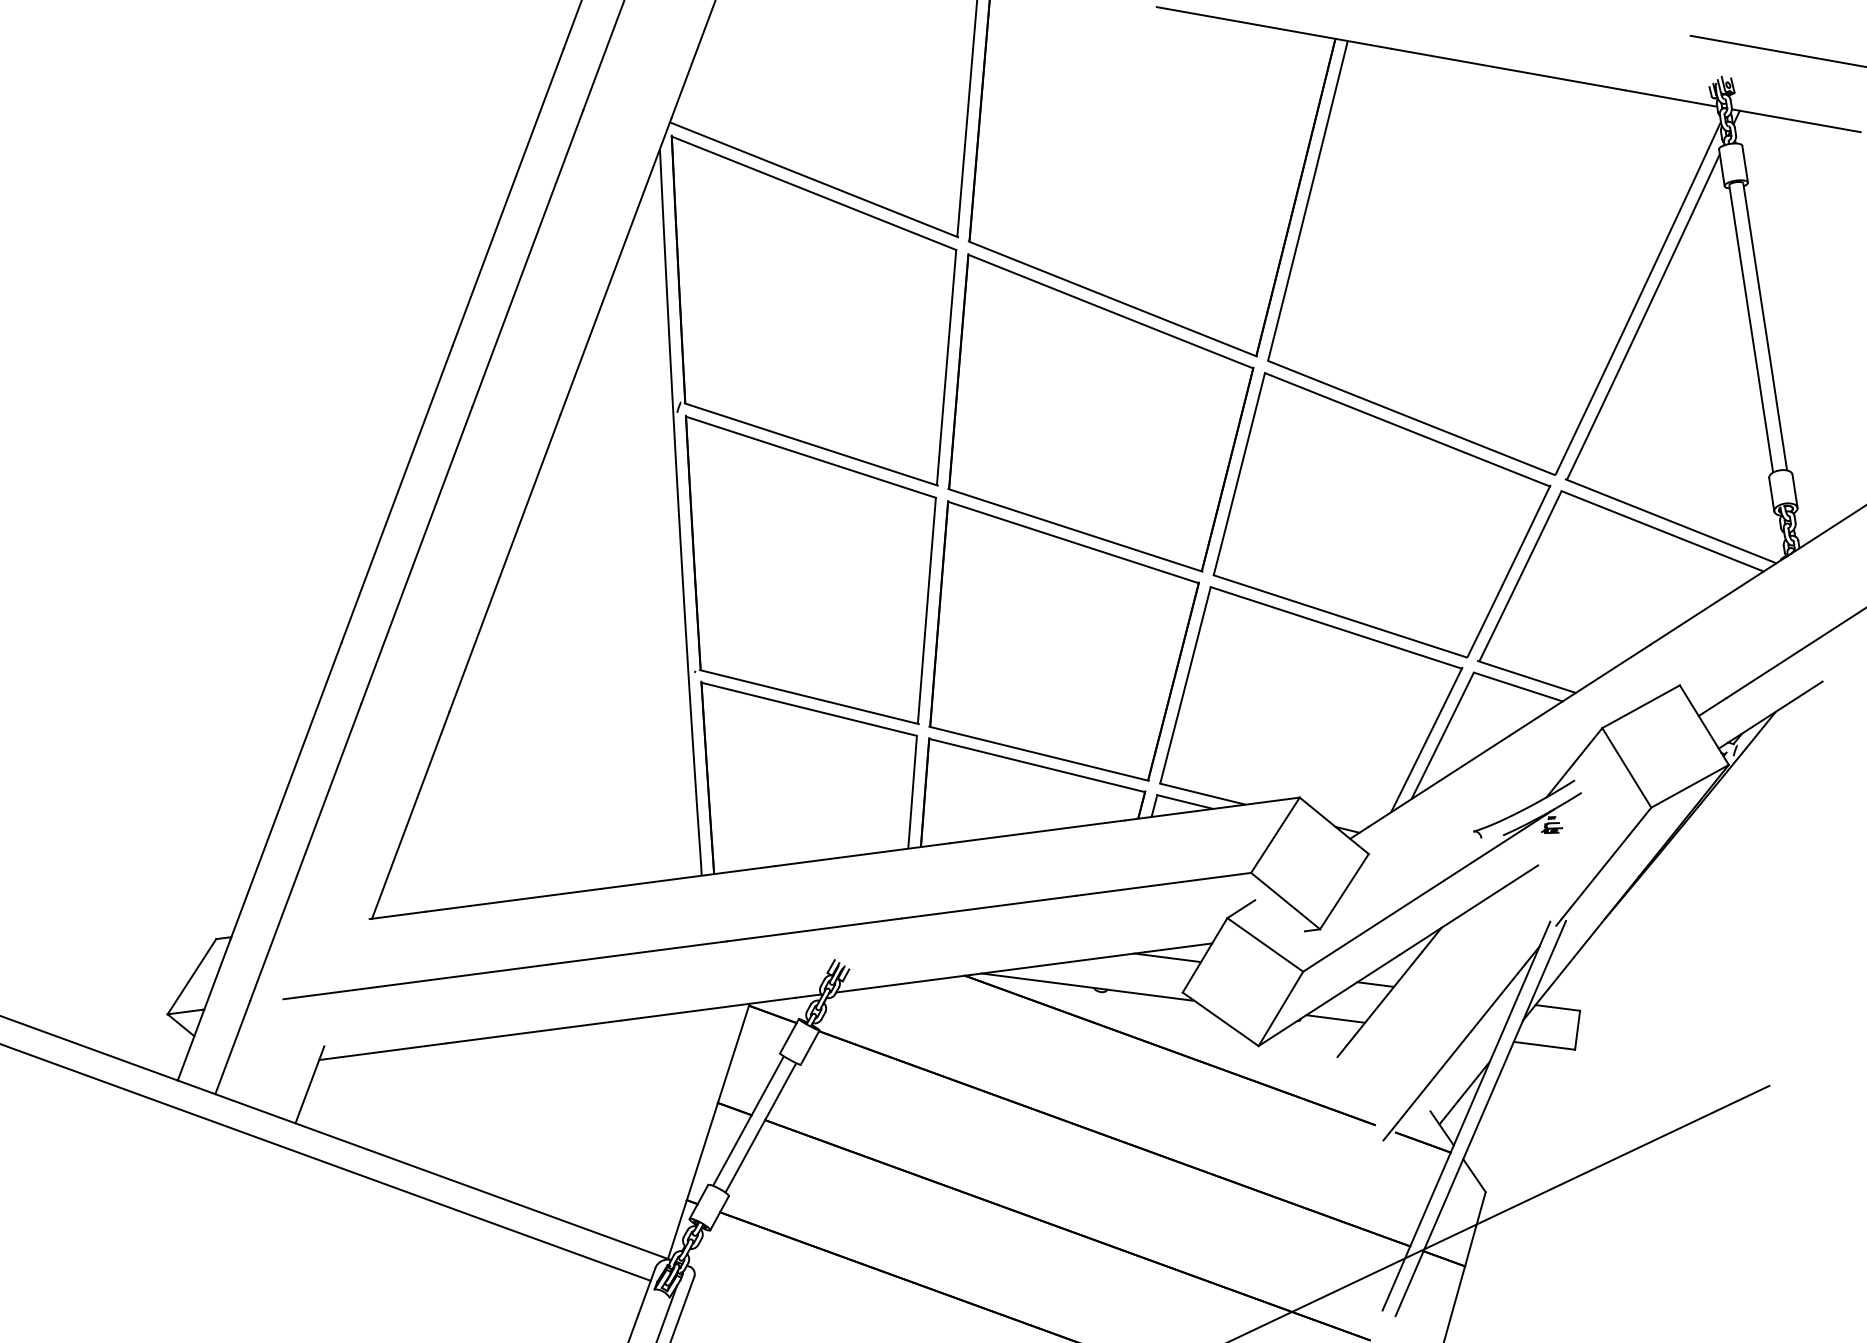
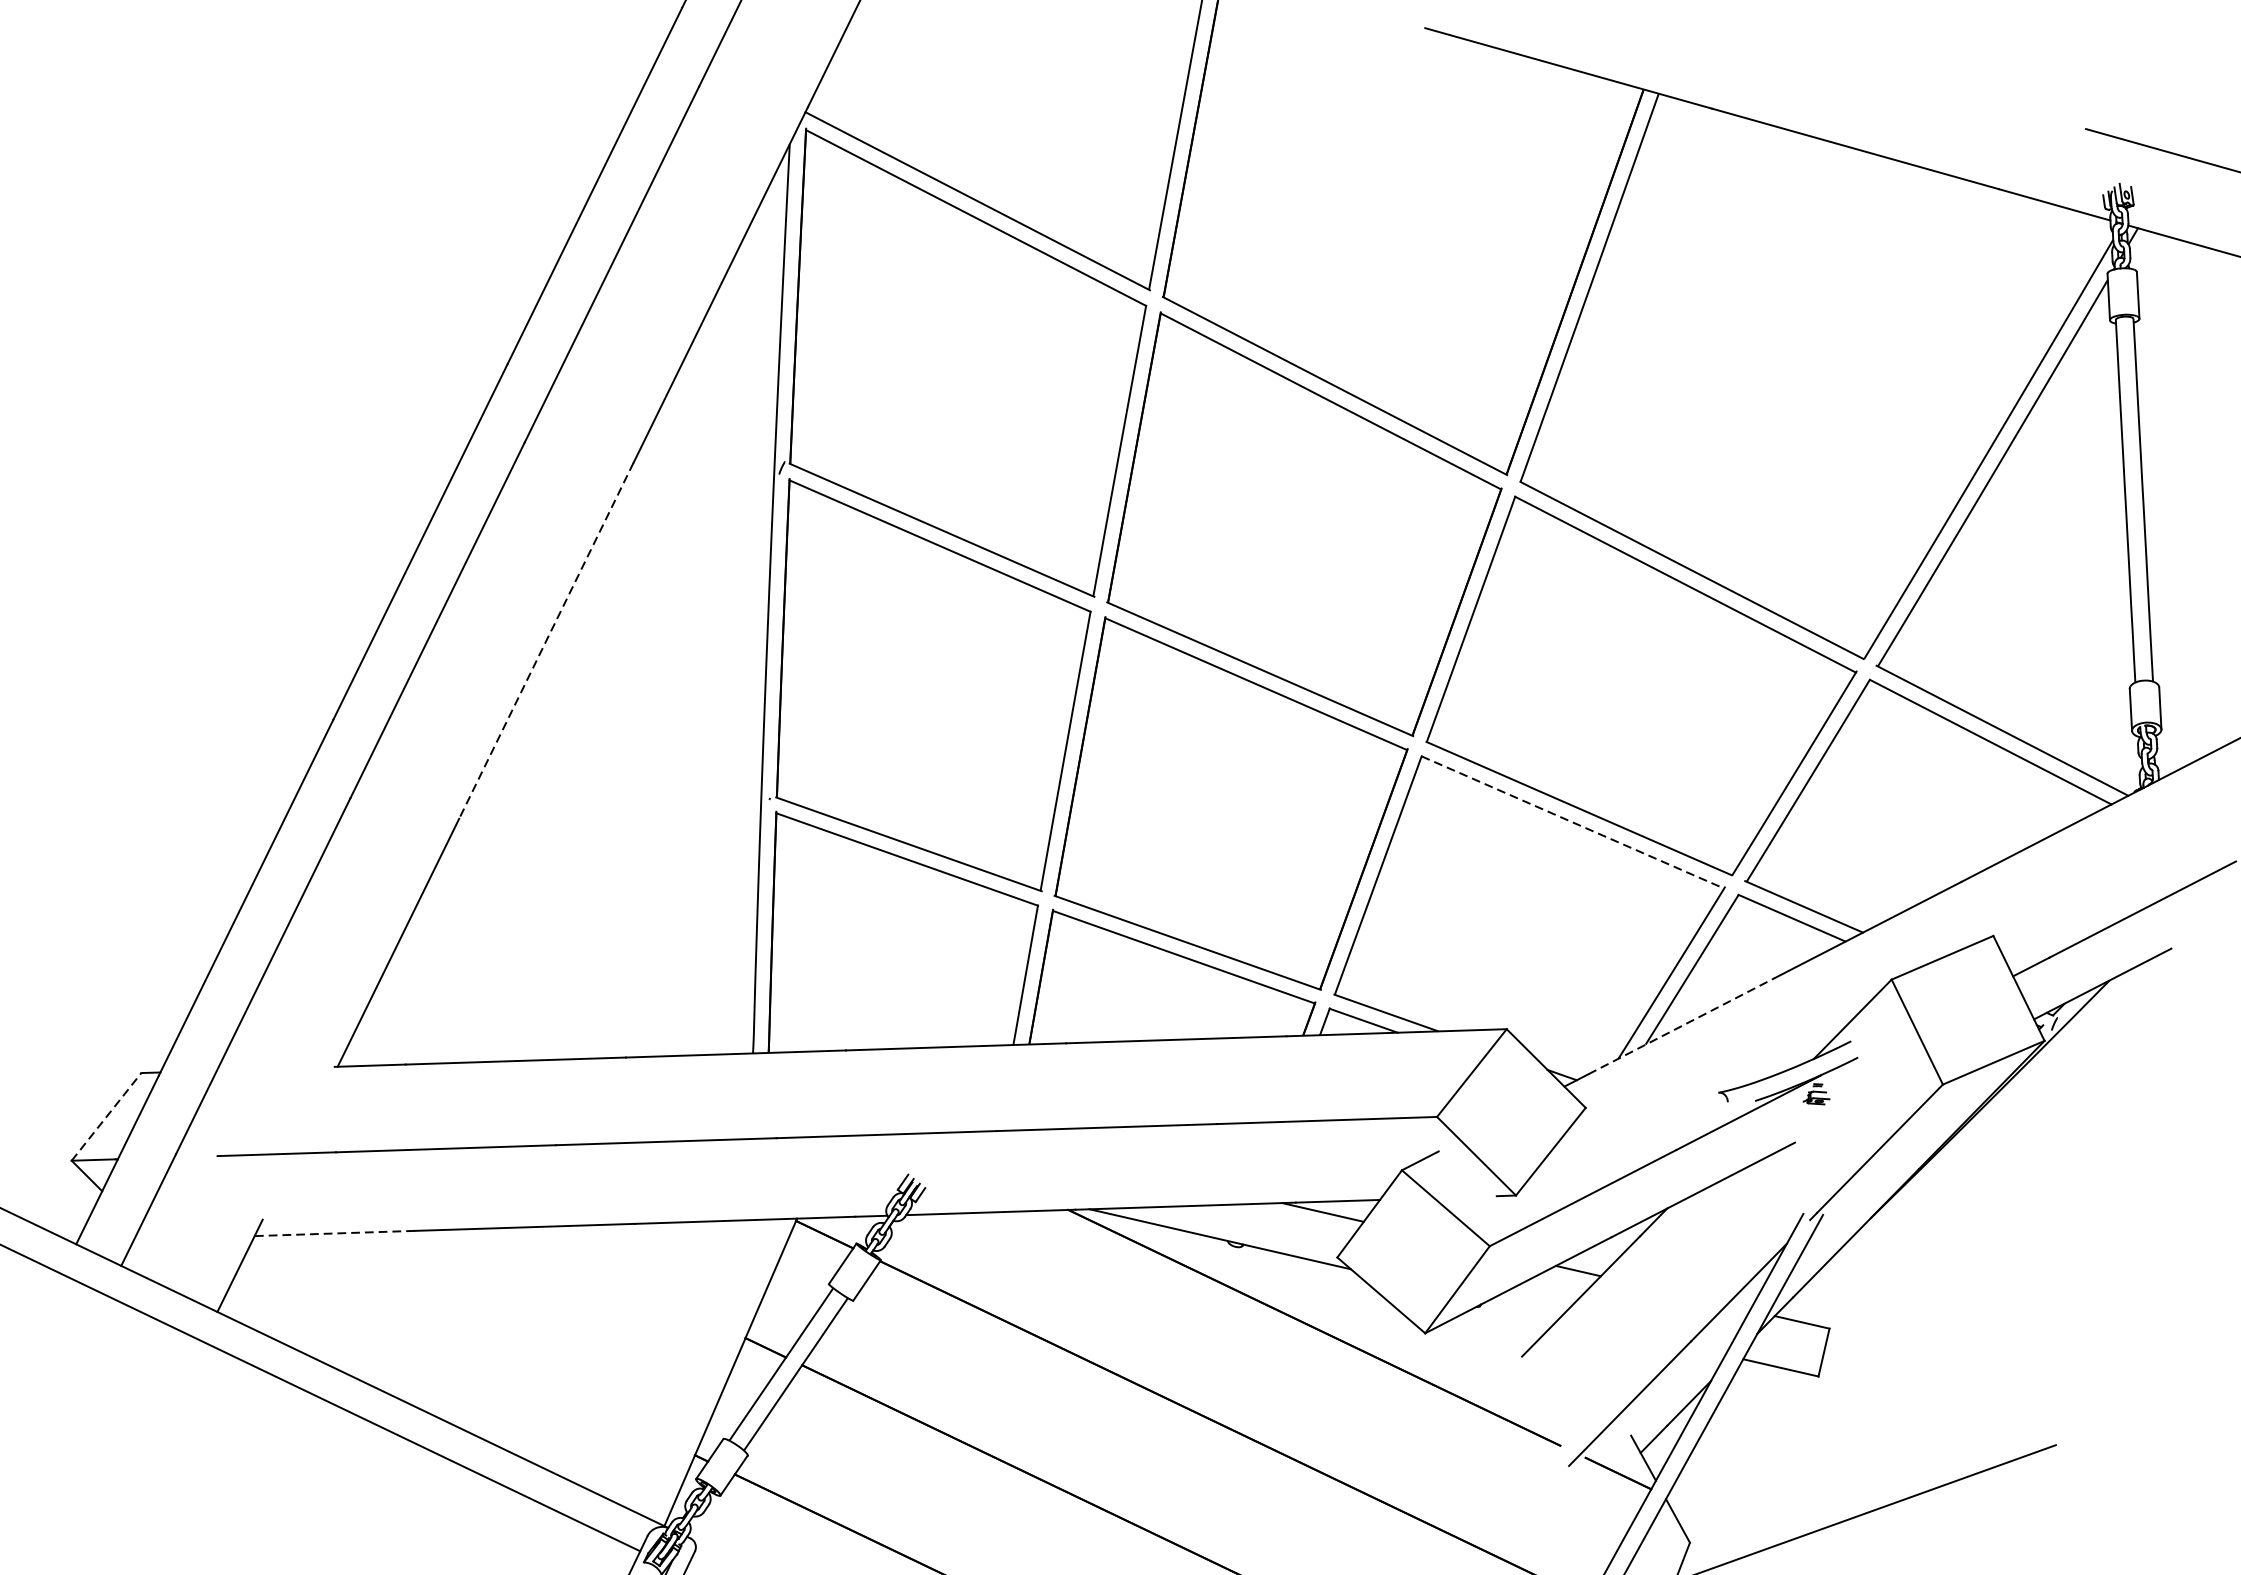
line: (504, 563) -> (545, 640), solid -> dashed
line: (1336, 628) -> (1573, 823), solid -> dashed
line: (1438, 781) -> (1681, 1026), solid -> dashed
line: (191, 976) -> (105, 1116), solid -> dashed
line: (1335, 1018) -> (1524, 1308), removed
line: (382, 1051) -> (334, 1233), solid -> dashed

